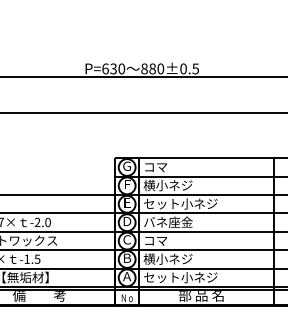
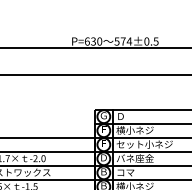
text: (152, 68) -> (123, 41), 880±0.5 -> 574±0.5
text: (155, 167) -> (125, 116), コマ -> Ｄ
text: (127, 239) -> (104, 171), Ｃ -> Ｂ

